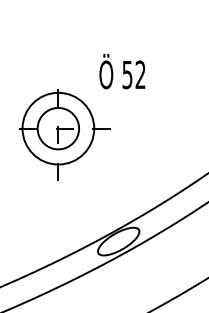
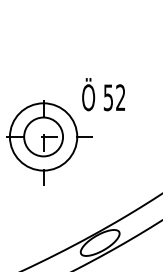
text: (122, 71) -> (103, 94), moved

